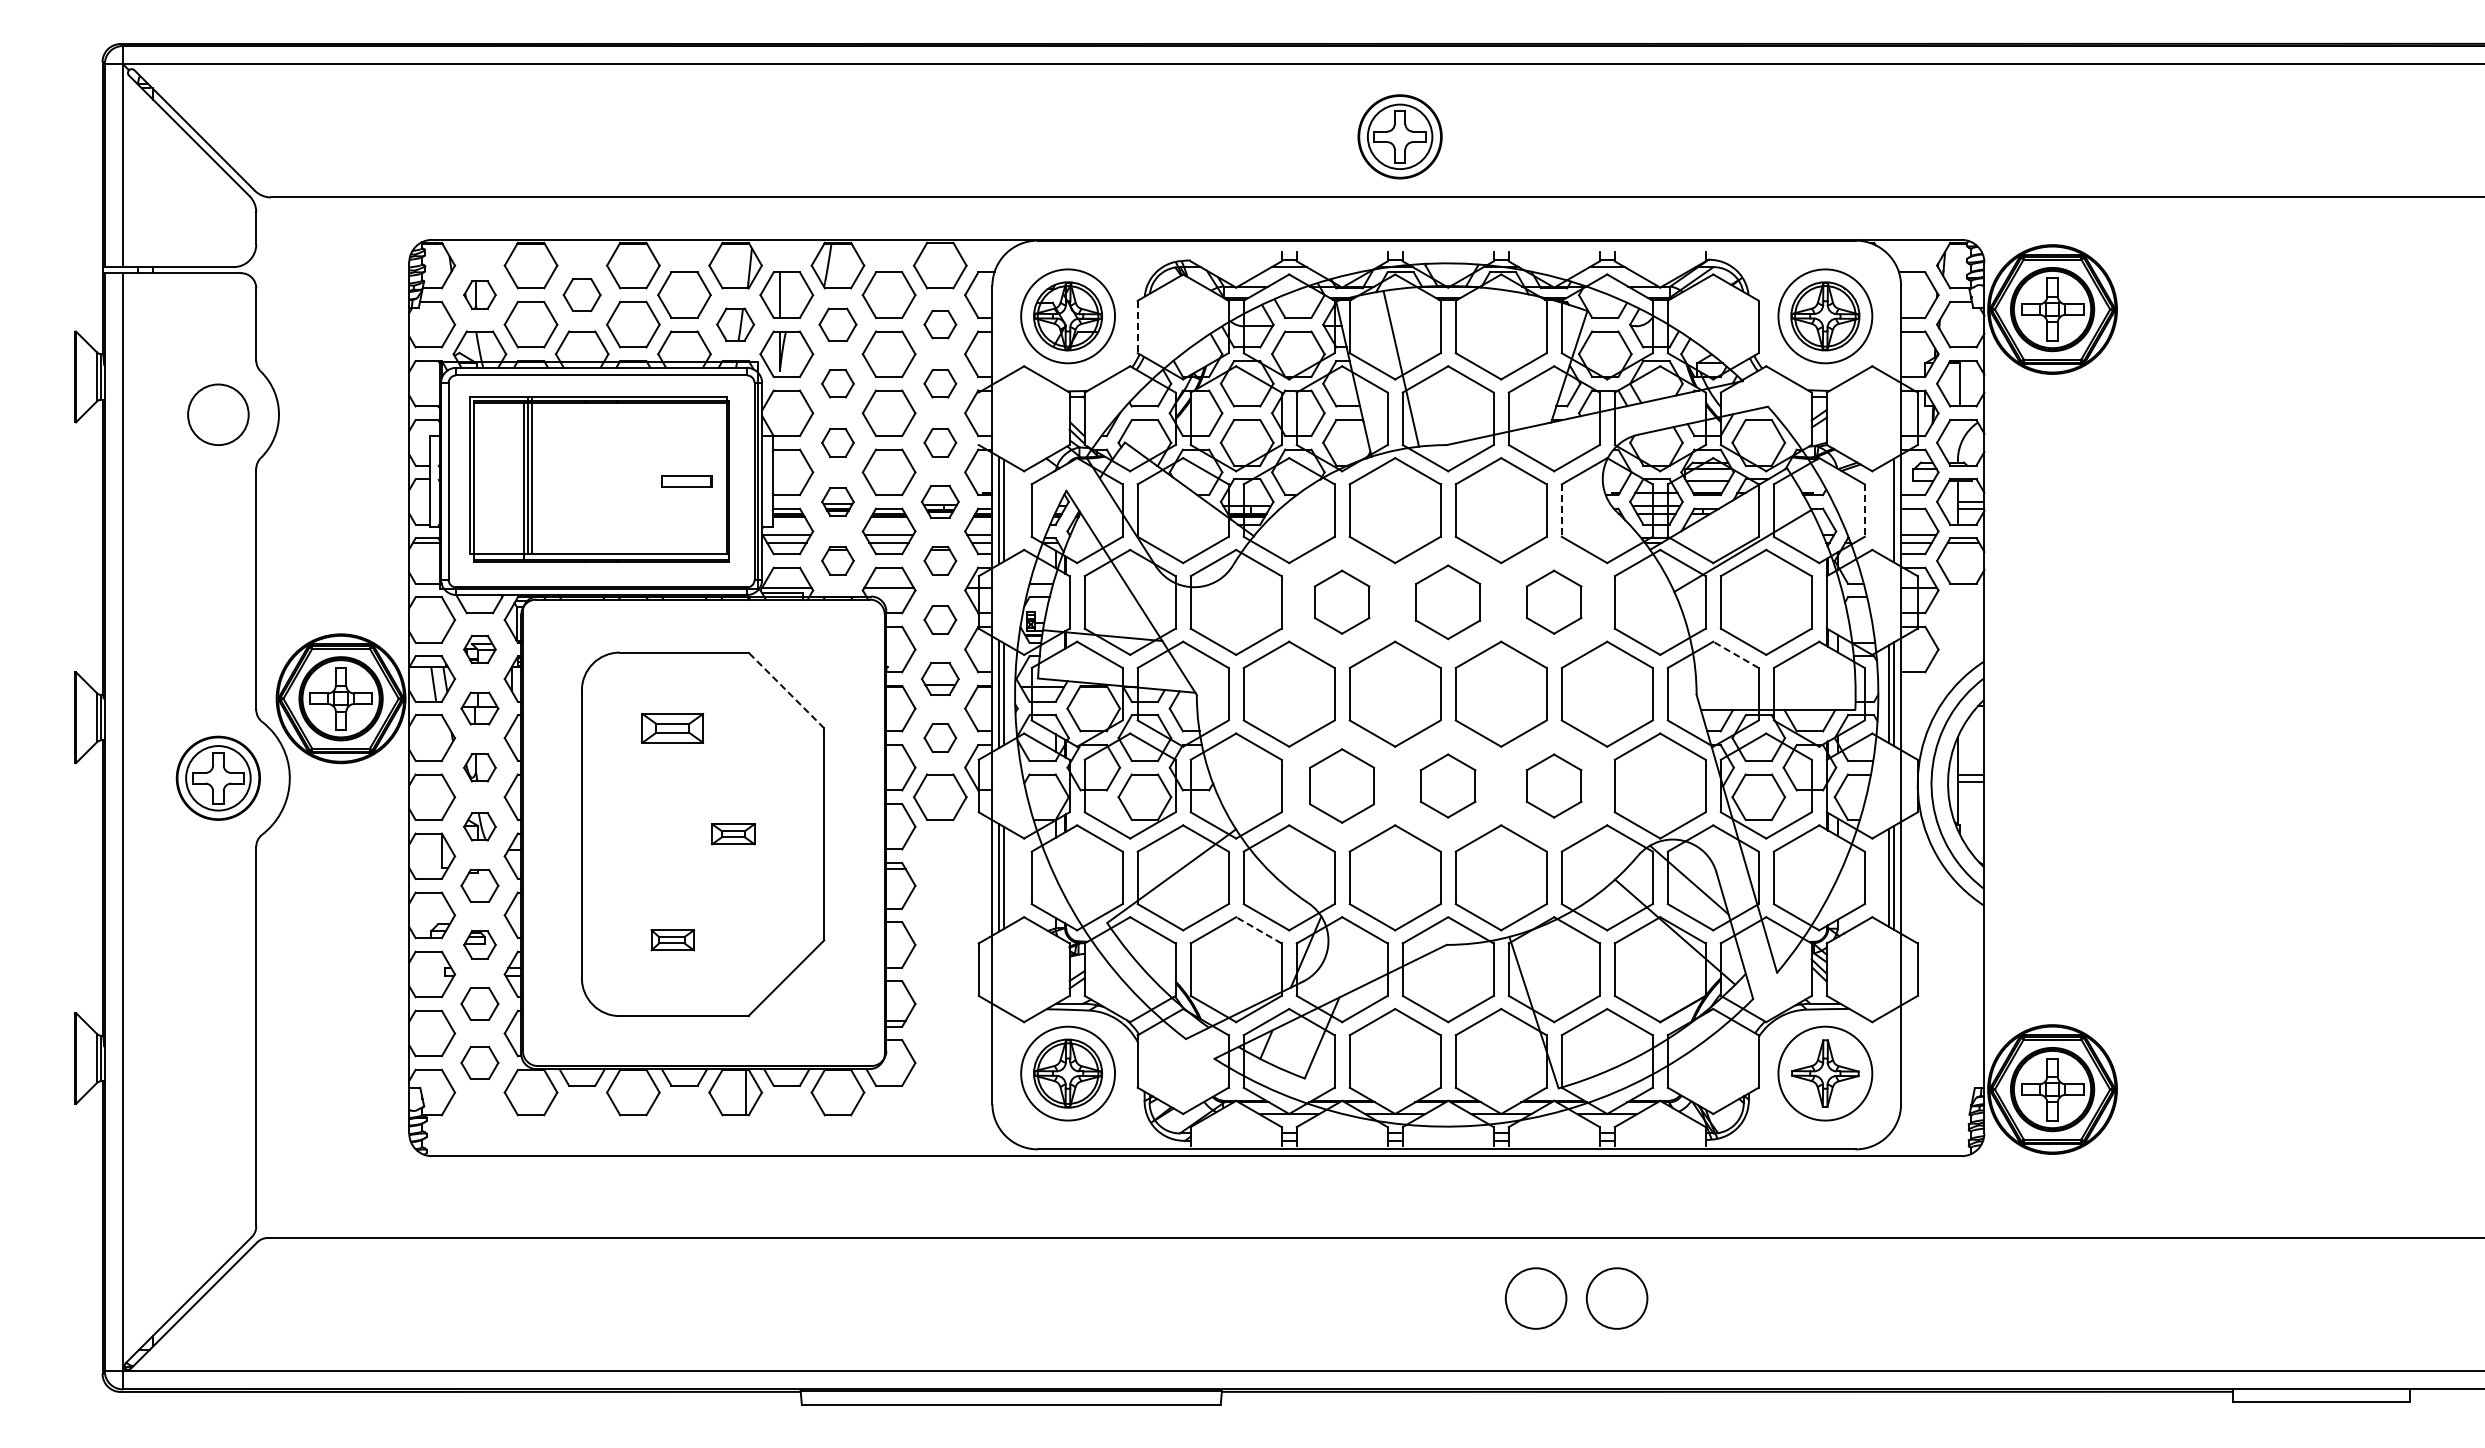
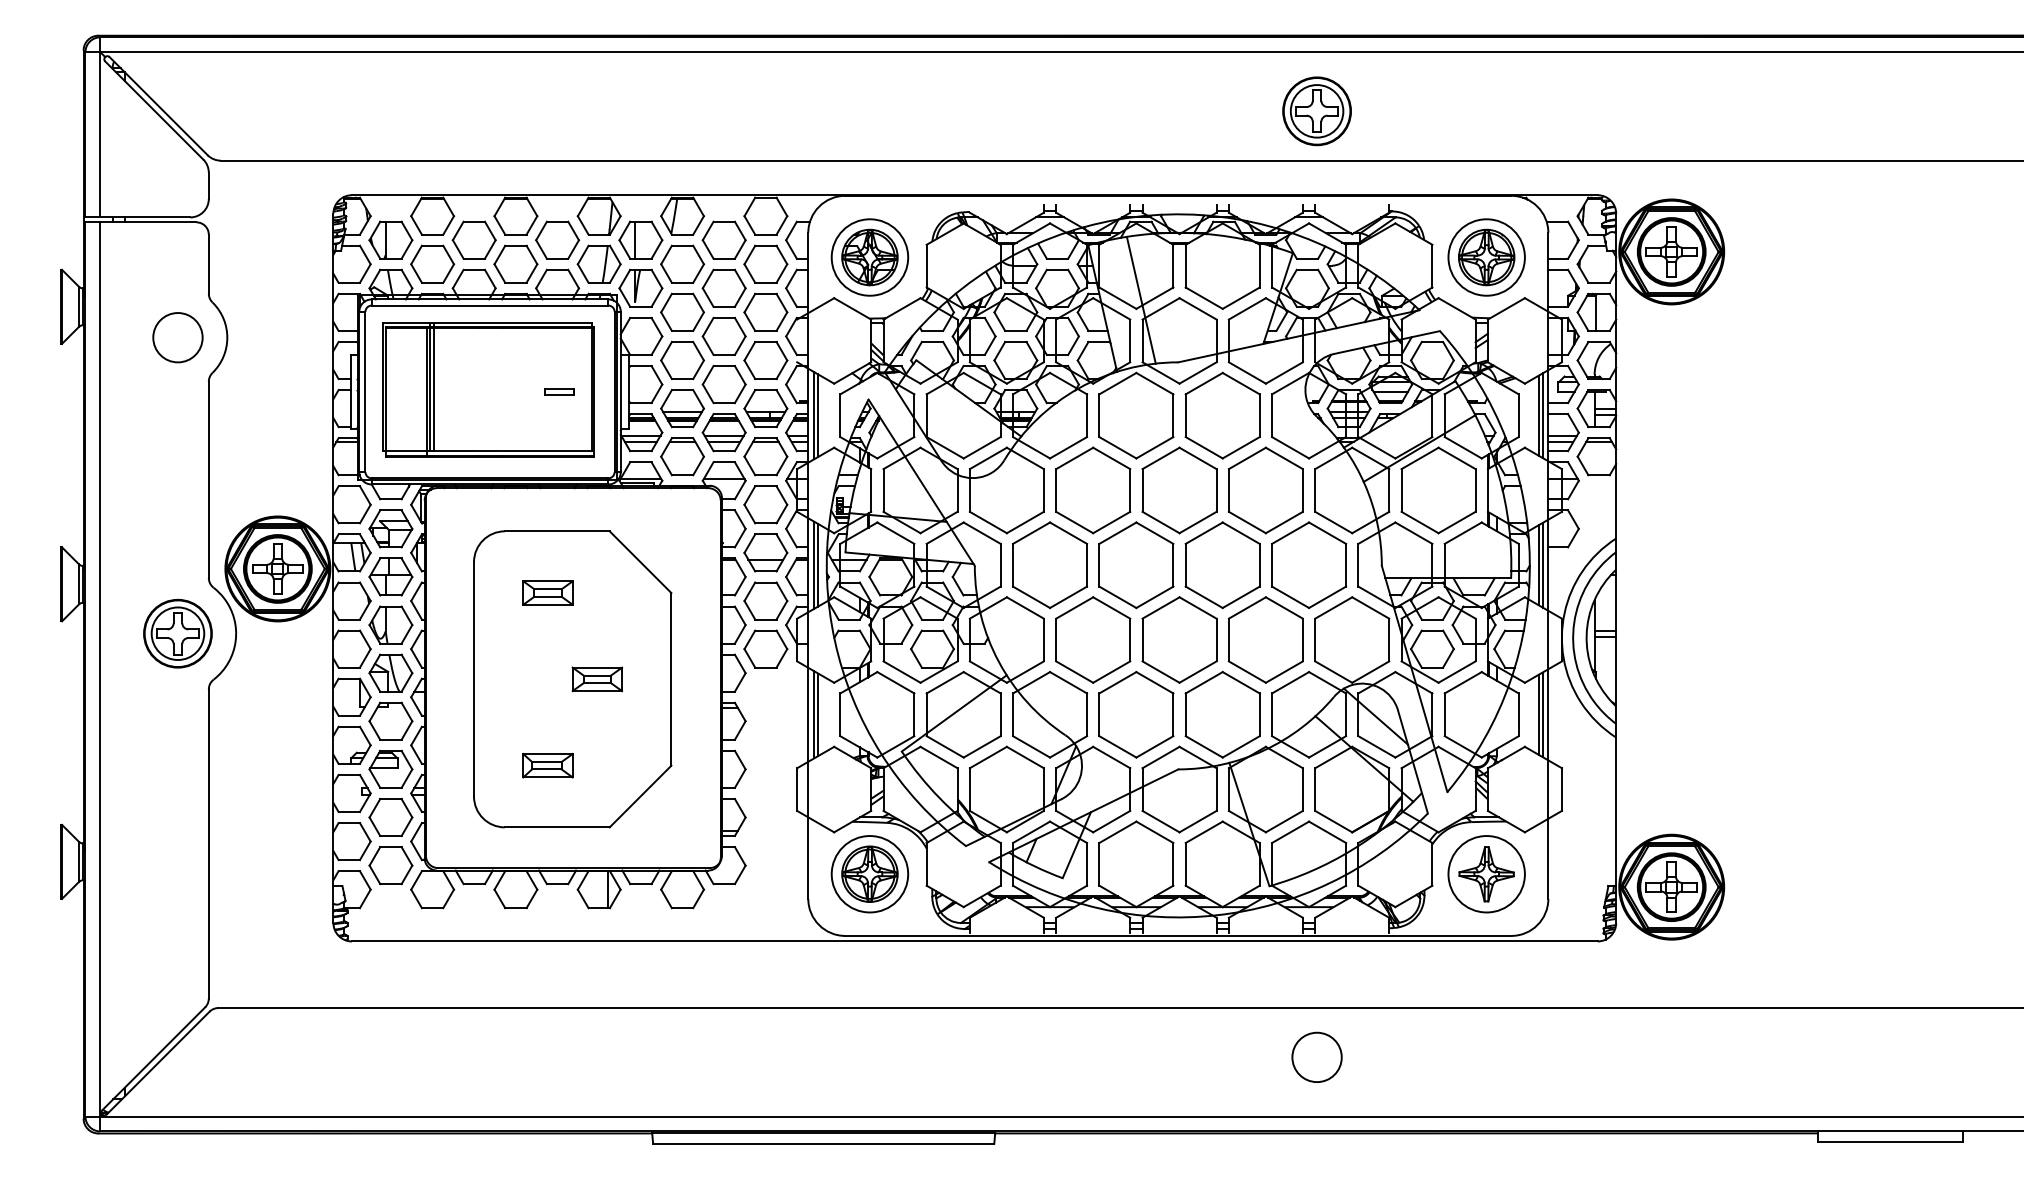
part: (1399, 136) -> (1316, 111), moved
part: (479, 294) -> (390, 239), size x1.67
part: (581, 294) -> (473, 239), size x1.43
part: (735, 324) -> (599, 264), size x1.43
part: (837, 324) -> (682, 264), size x1.43
part: (940, 324) -> (766, 264), size x1.67
line: (1137, 327) -> (926, 266), dashed -> solid
part: (837, 383) -> (682, 312), size x1.67
part: (940, 383) -> (766, 312), size x1.67
part: (837, 442) -> (682, 360), size x1.67
part: (940, 442) -> (766, 360), size x1.67
part: (686, 481) -> (559, 392), size x0.71
part: (837, 501) -> (682, 408), size x1.67
part: (940, 501) -> (766, 408), size x1.43
line: (1888, 510) -> (1538, 415), added
line: (1561, 511) -> (1271, 416), dashed -> solid
line: (1864, 511) -> (1518, 416), dashed -> solid
part: (837, 560) -> (682, 456), size x1.67
part: (940, 560) -> (766, 456), size x1.67
part: (1341, 601) -> (1092, 489), size x1.67
part: (1447, 601) -> (1178, 489), size x1.43
part: (1553, 601) -> (1265, 489), size x1.67
part: (940, 619) -> (766, 504), size x1.67
part: (479, 649) -> (390, 528), size x1.67
line: (1735, 654) -> (1413, 532), dashed -> solid
part: (940, 678) -> (766, 552), size x1.43
line: (786, 690) -> (640, 562), dashed -> solid
part: (479, 708) -> (390, 576), size x1.43
part: (940, 737) -> (766, 600), size x1.67
part: (479, 767) -> (390, 624), size x1.67
part: (1341, 785) -> (1092, 639), size x1.43
part: (1447, 785) -> (1178, 639), size x1.67
part: (1553, 785) -> (1265, 639), size x1.67
part: (479, 826) -> (390, 672), size x1.67
part: (733, 833) -> (597, 678), size x1.43
part: (479, 885) -> (390, 721), size x1.43
line: (1258, 930) -> (1025, 757), dashed -> solid
part: (672, 939) -> (547, 765), size x1.43
part: (479, 944) -> (390, 769), size x1.67
part: (479, 1003) -> (390, 817), size x1.43
part: (479, 1062) -> (390, 865), size x1.43
circle: (1535, 1298) -> (1250, 1057), removed

